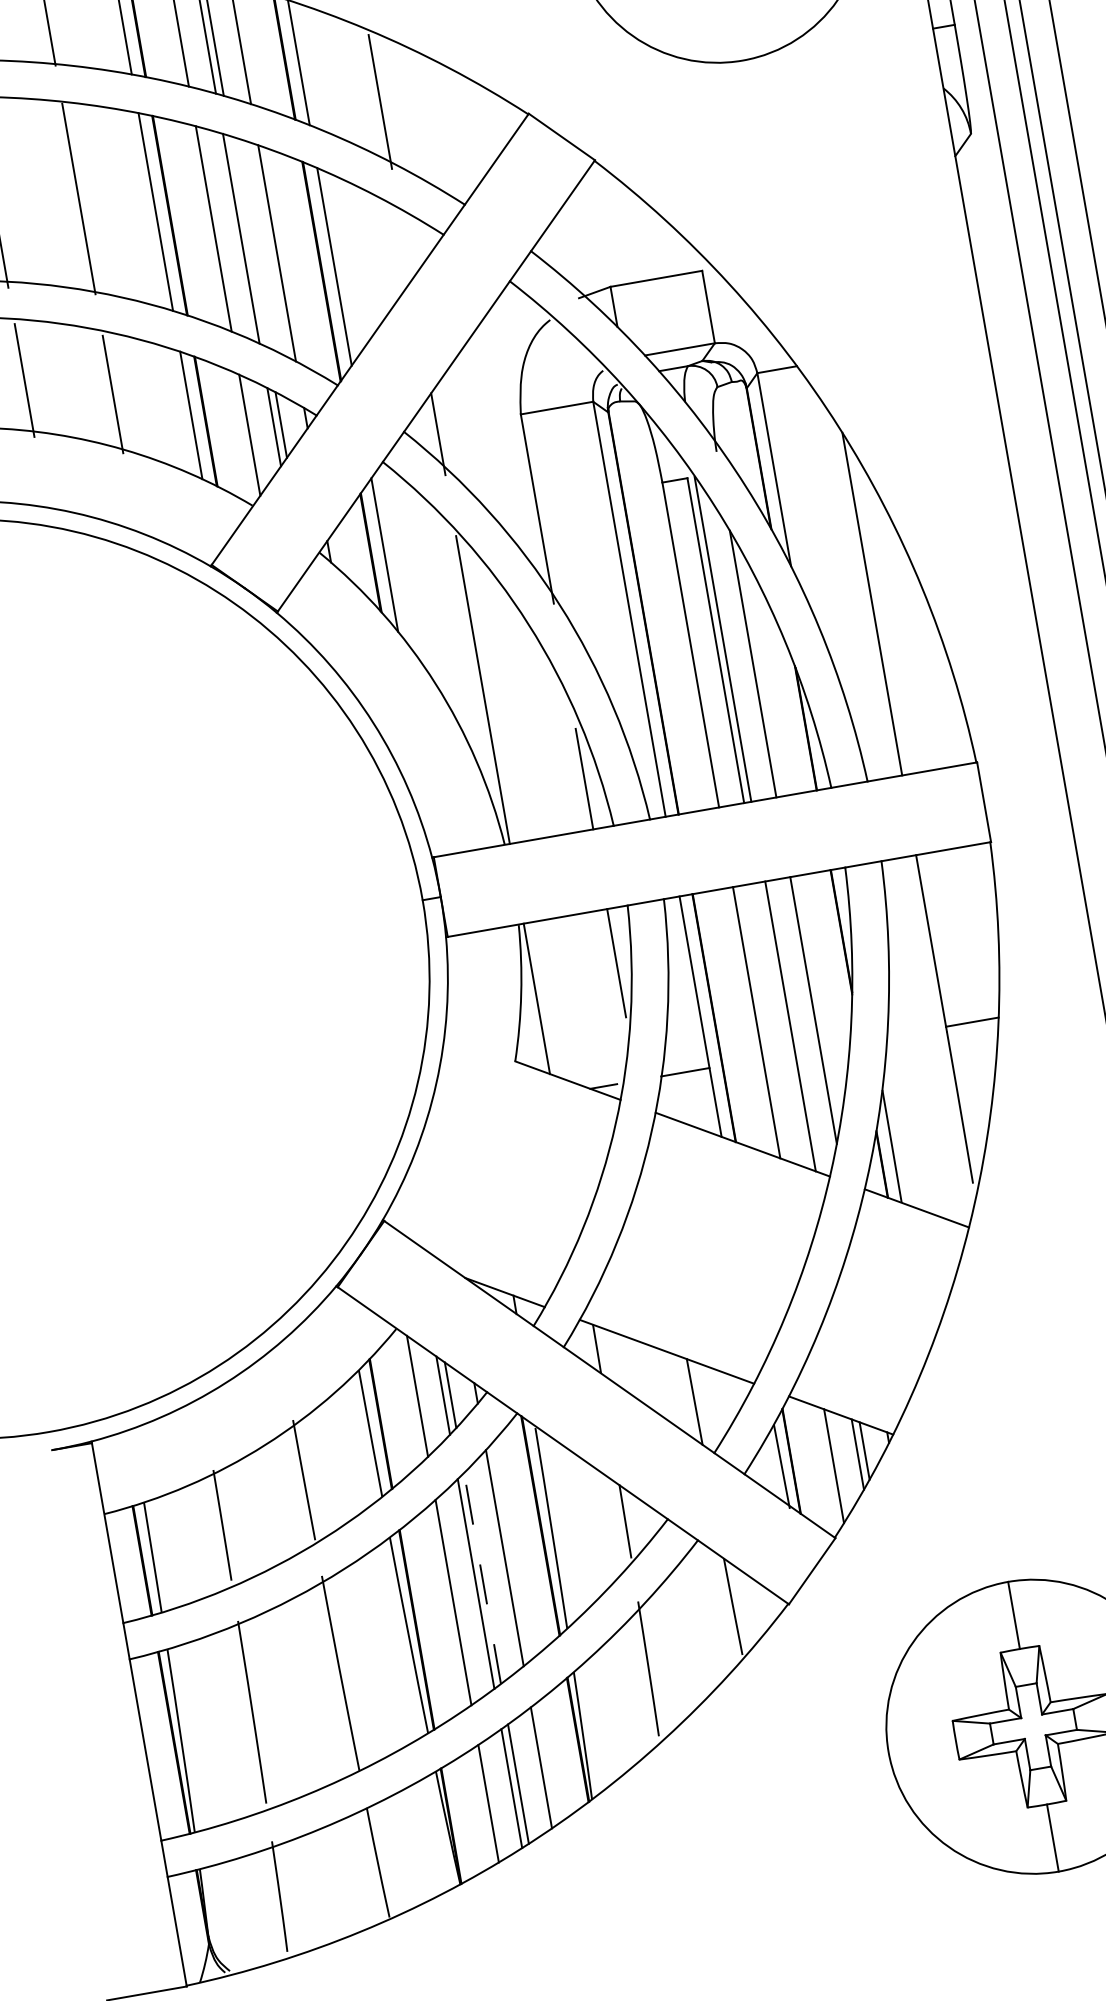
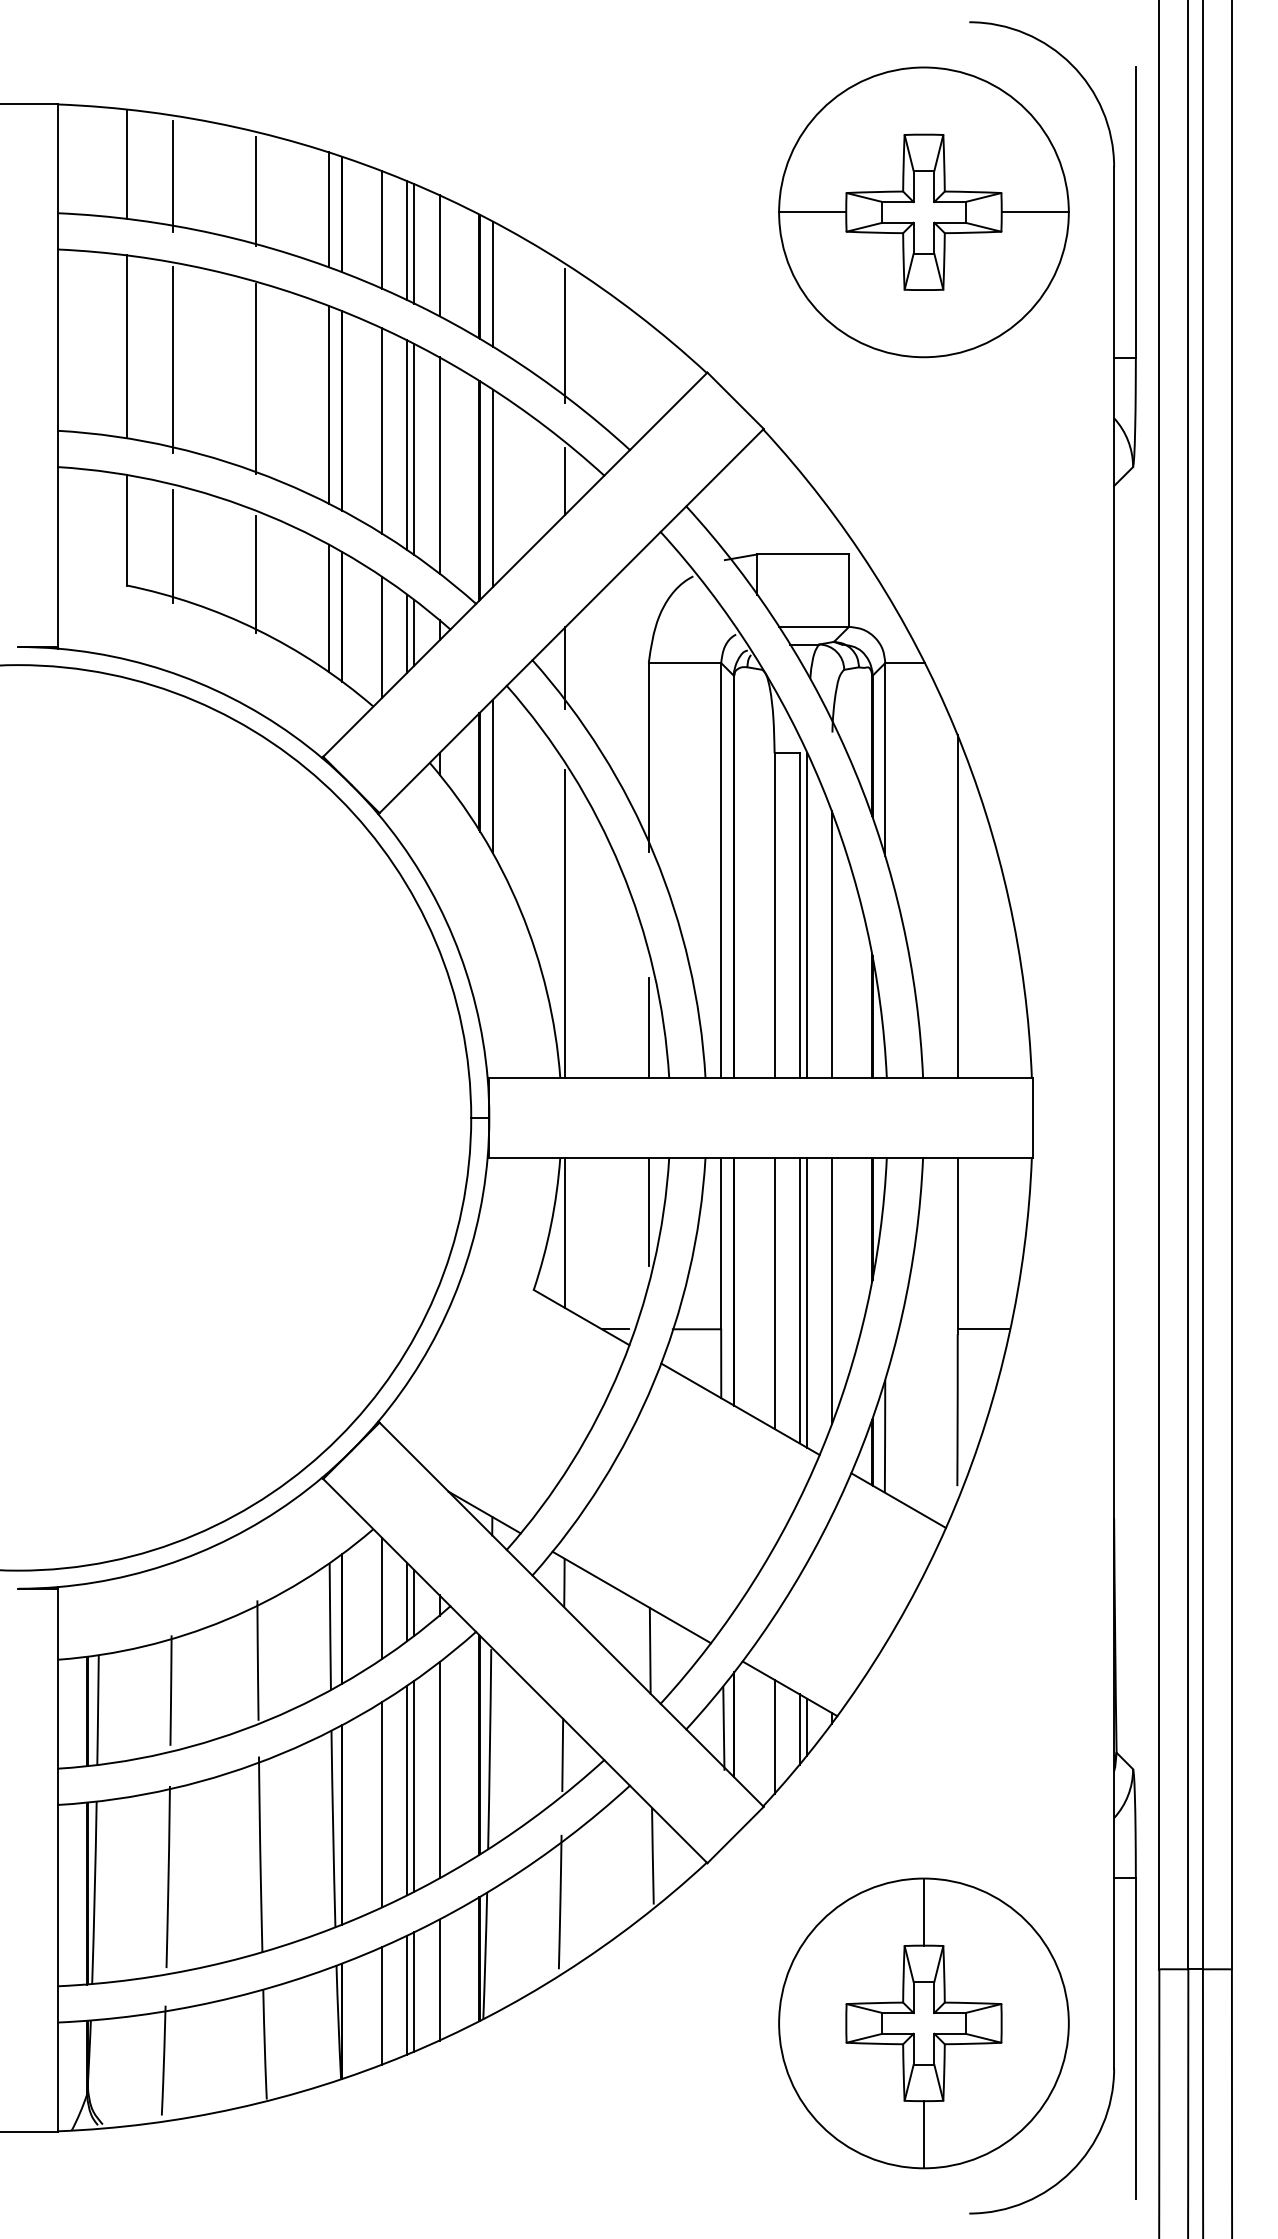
line: (249, 241) -> (414, 449), added
line: (405, 246) -> (565, 480), added
line: (782, 1025) -> (799, 1300), added
line: (482, 1578) -> (414, 1786), dashed -> solid

